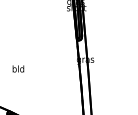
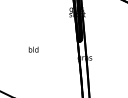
text: (18, 68) -> (33, 49), moved

